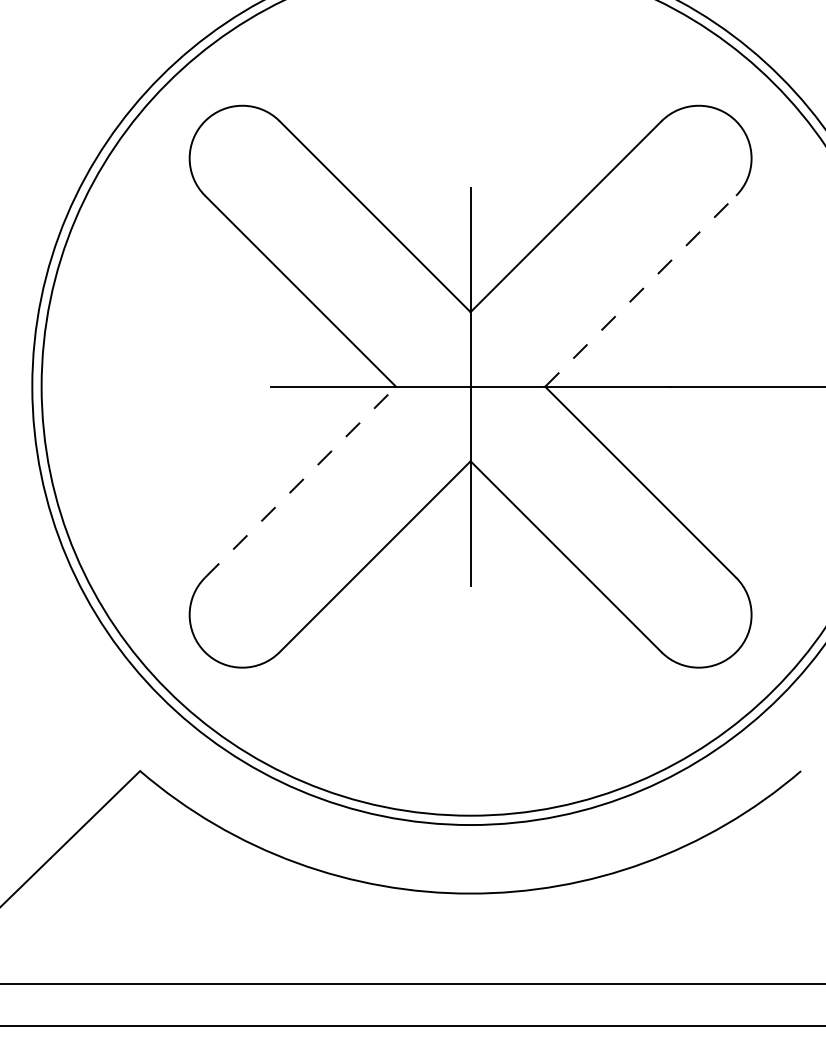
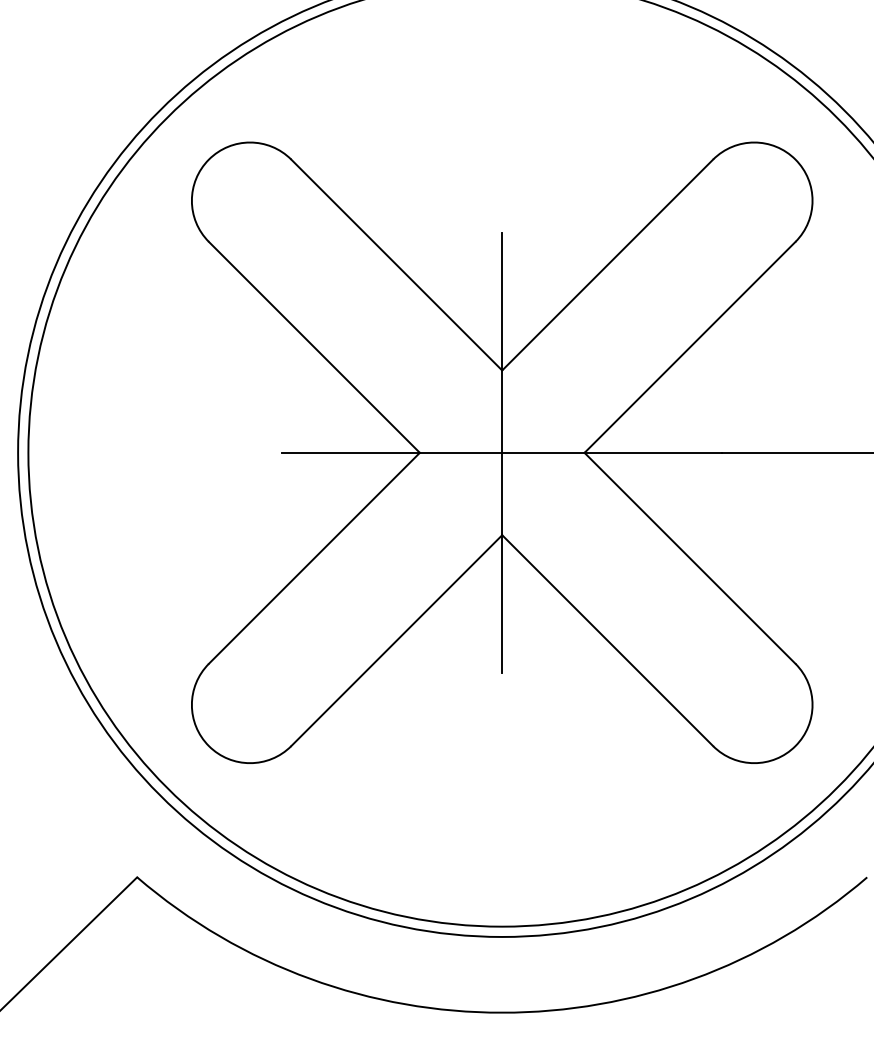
line: (641, 290) -> (690, 346), dashed -> solid
line: (300, 481) -> (314, 557), dashed -> solid

